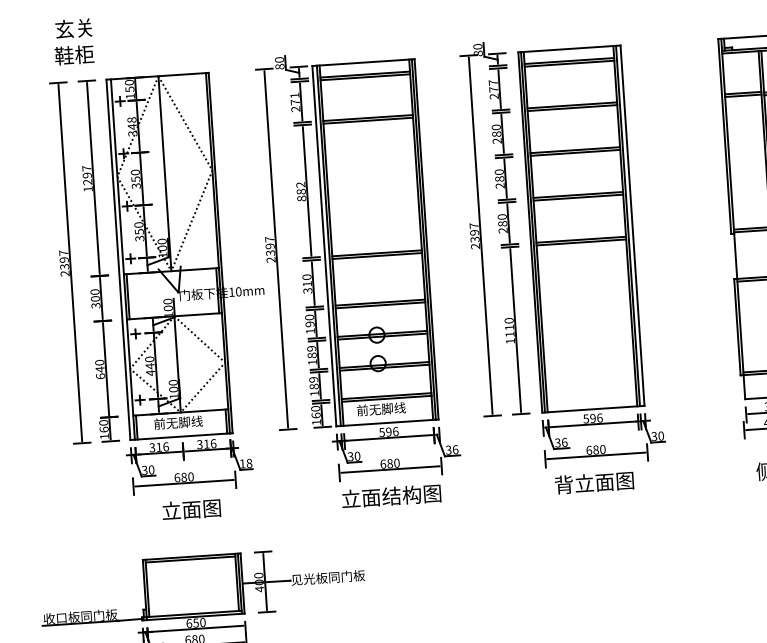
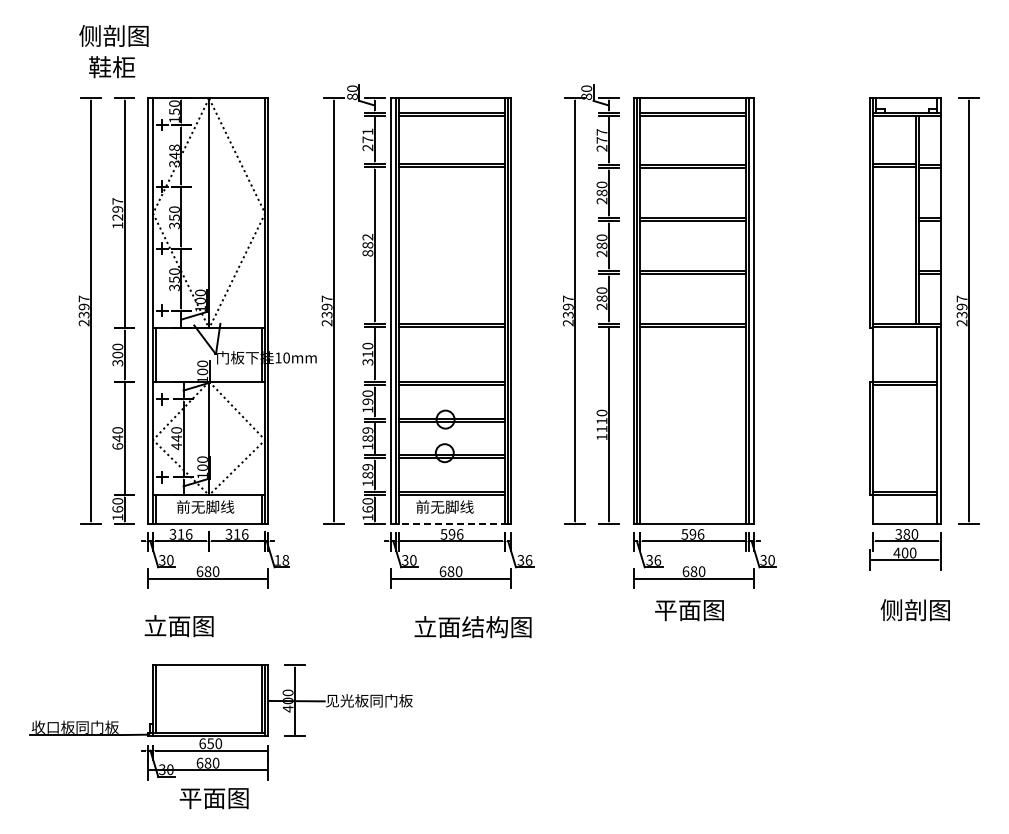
text: (73, 28) -> (113, 35), 玄关 -> 侧剖图
line: (386, 422) -> (449, 523), solid -> dashed
text: (594, 483) -> (689, 610), 背立面图 -> 平面图
text: (391, 496) -> (472, 627), moved
text: (190, 509) -> (178, 626), moved
line: (190, 559) -> (209, 668), removed

